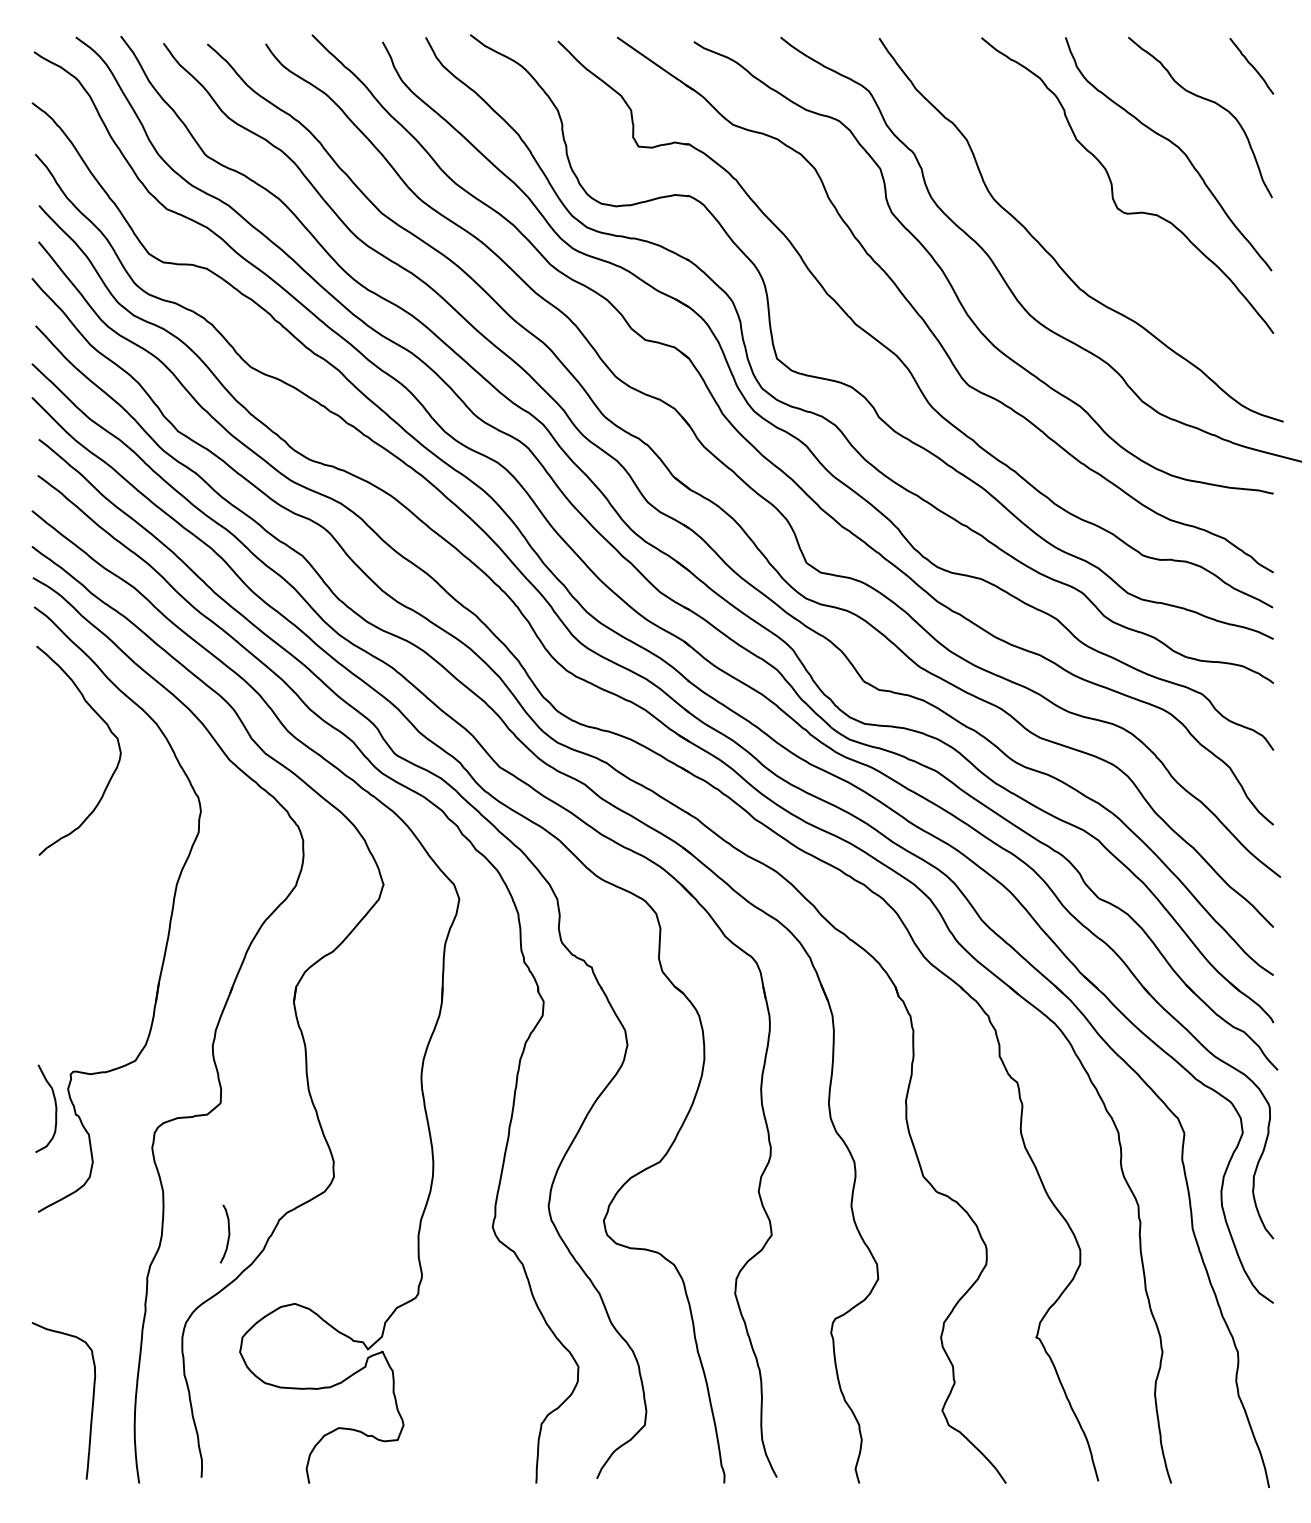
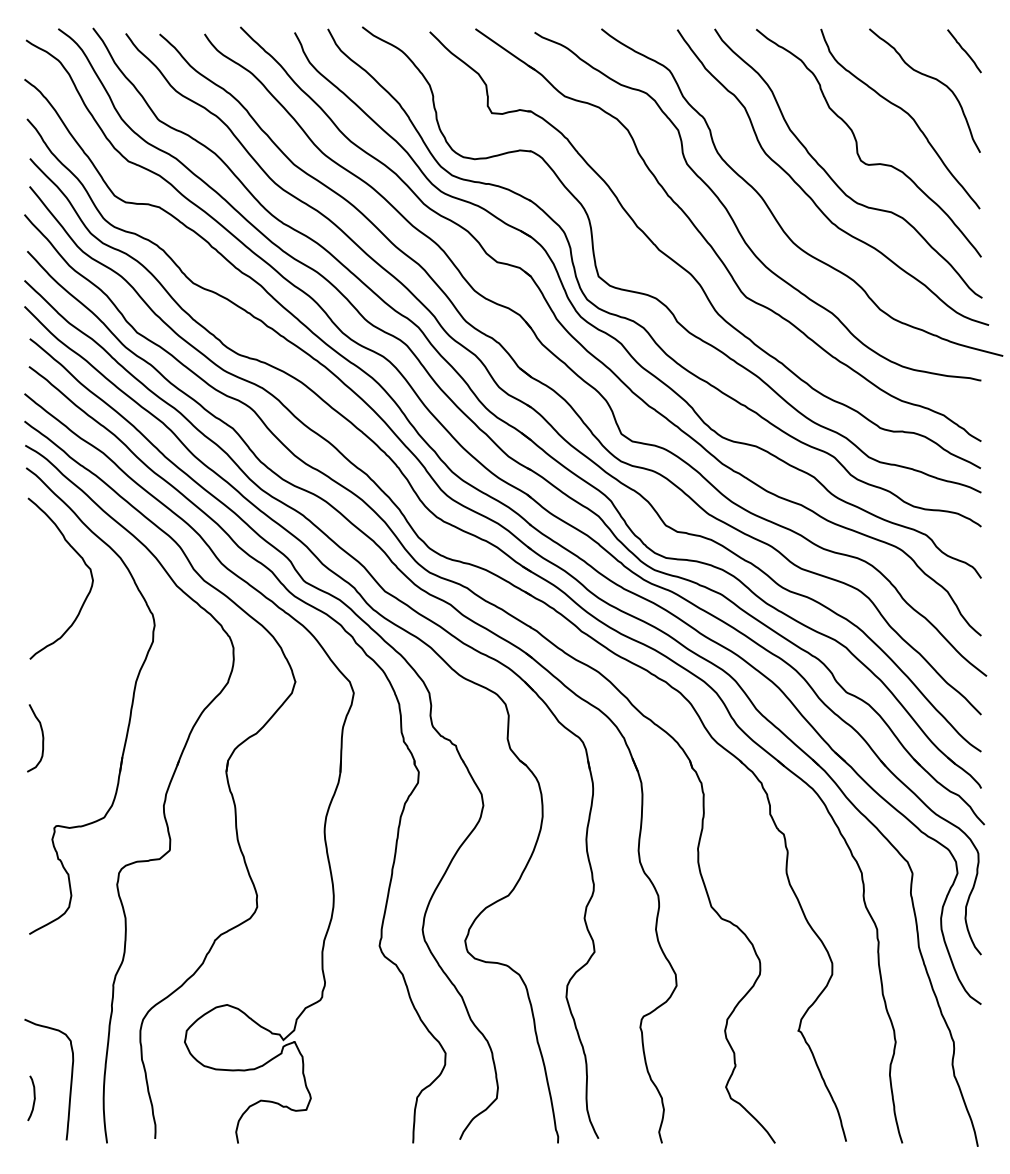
curve: (1080, 231) -> (832, 178), added
curve: (55, 1108) -> (42, 738), moved
curve: (228, 1233) -> (34, 1097), moved

